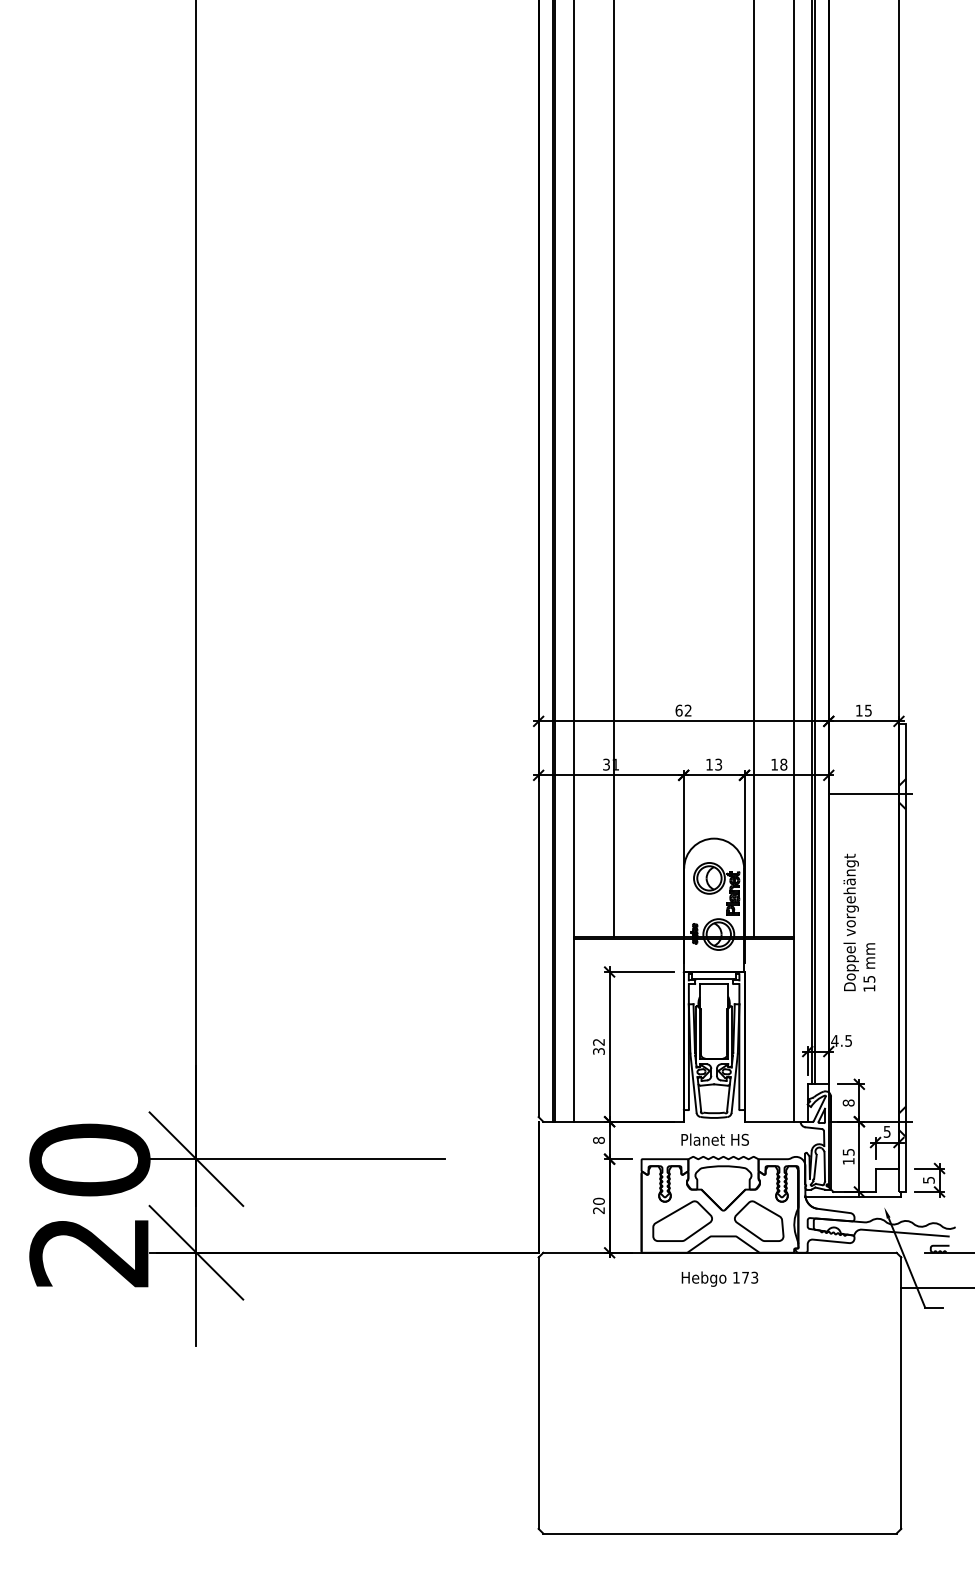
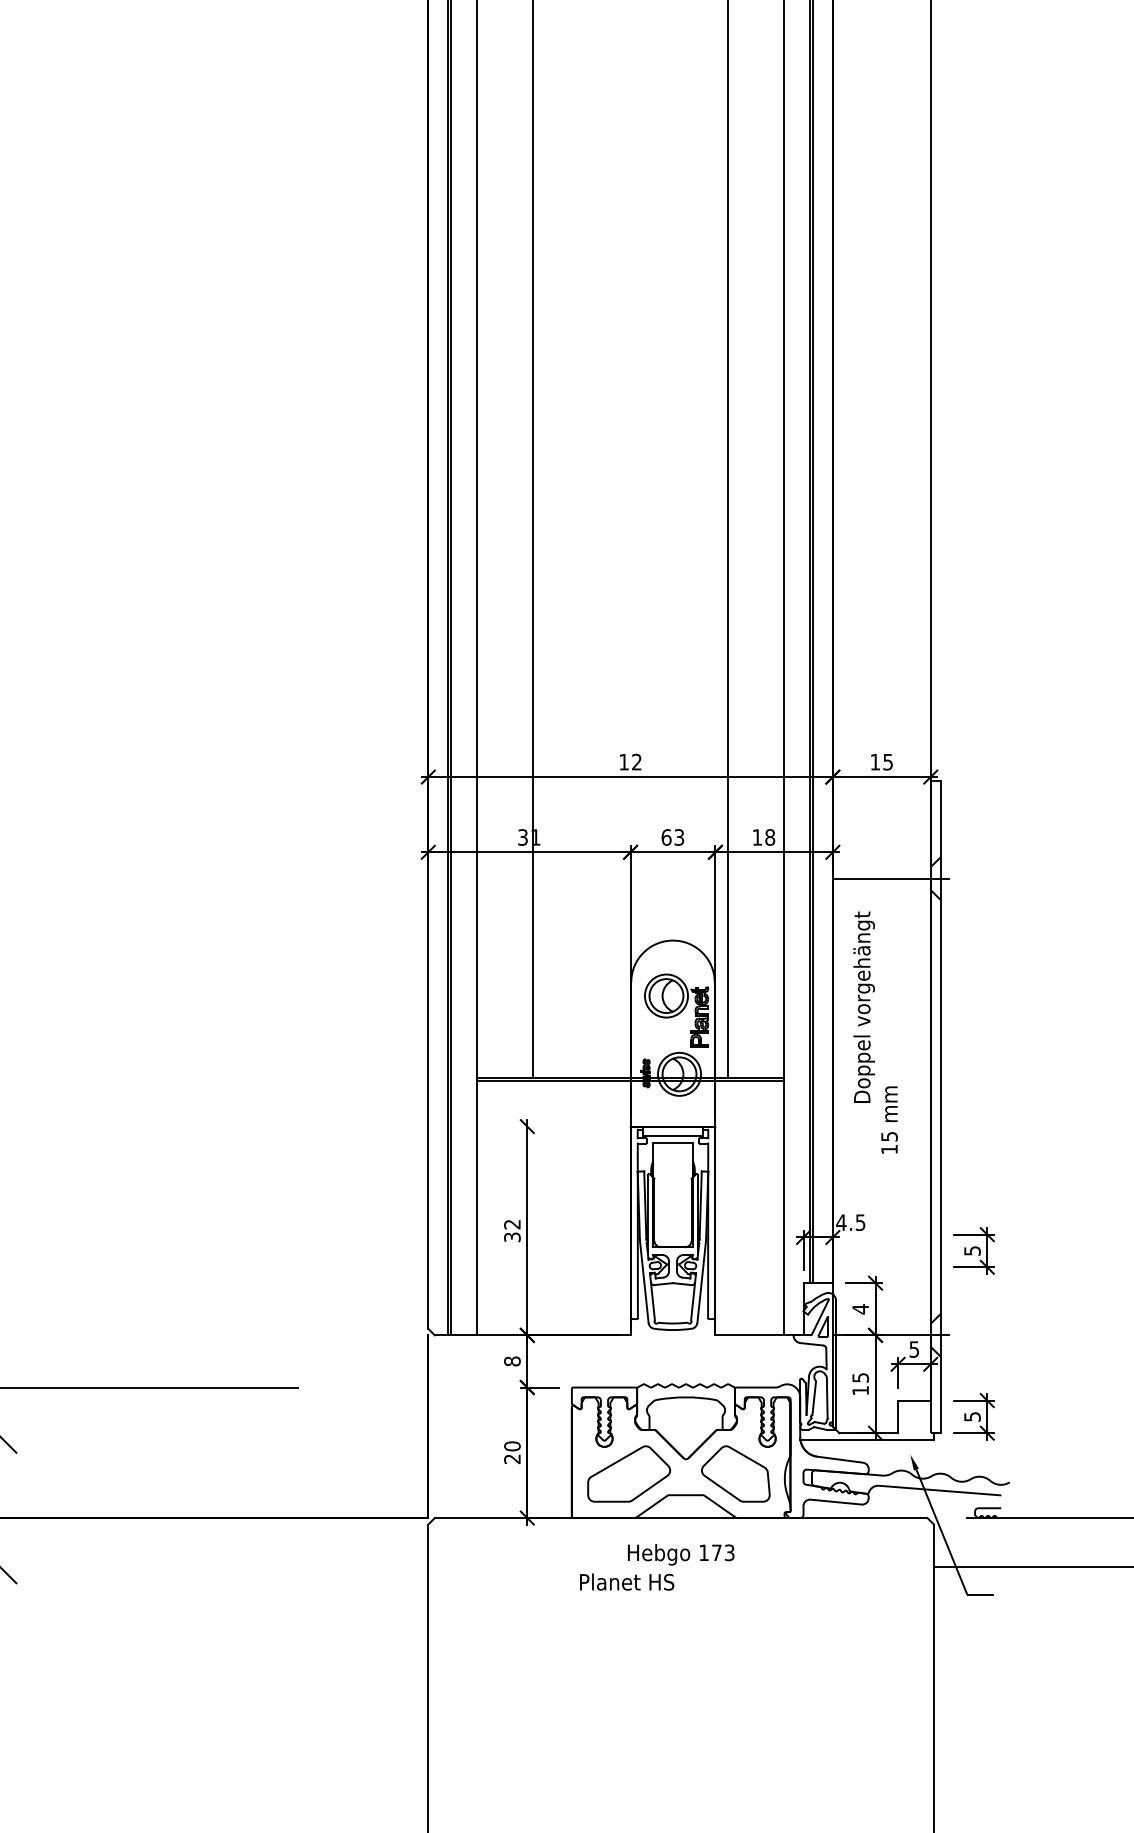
text: (678, 710) -> (623, 761), 62 -> 12
text: (709, 764) -> (666, 837), 13 -> 63
text: (850, 922) -> (863, 1007), moved
line: (639, 972) -> (568, 1127), removed
part: (929, 1060) -> (973, 1249), added
text: (848, 1102) -> (860, 1308), 8 -> 4
text: (714, 1139) -> (626, 1581), moved

